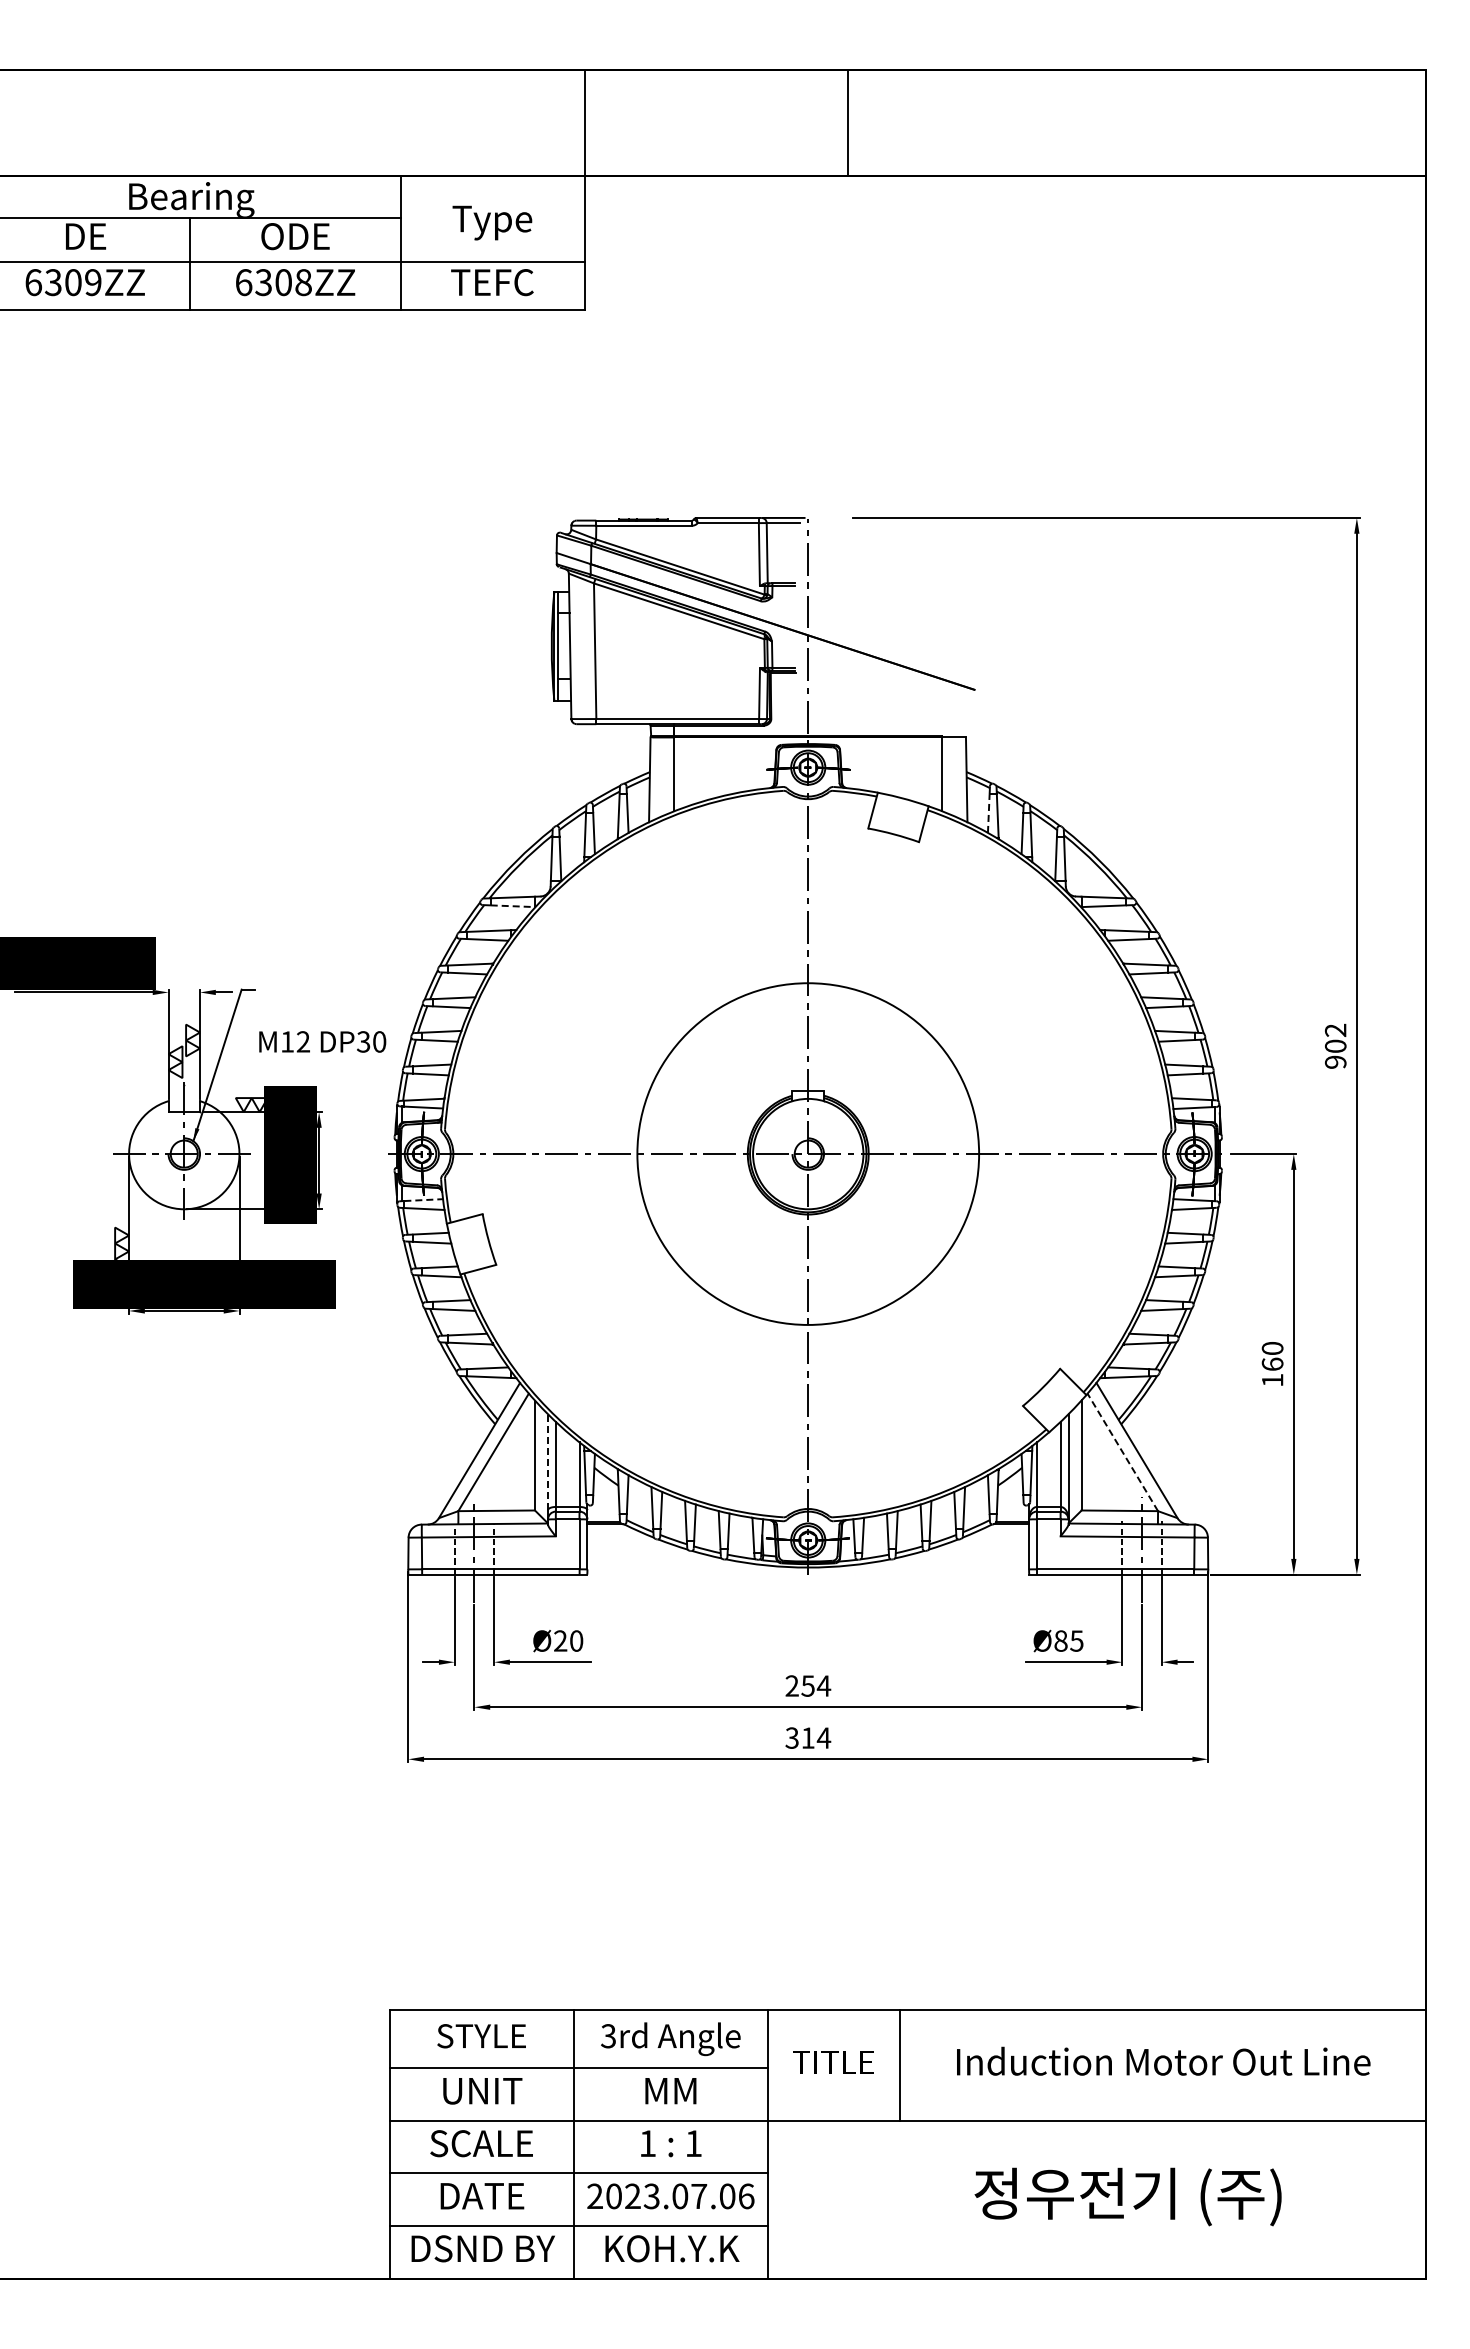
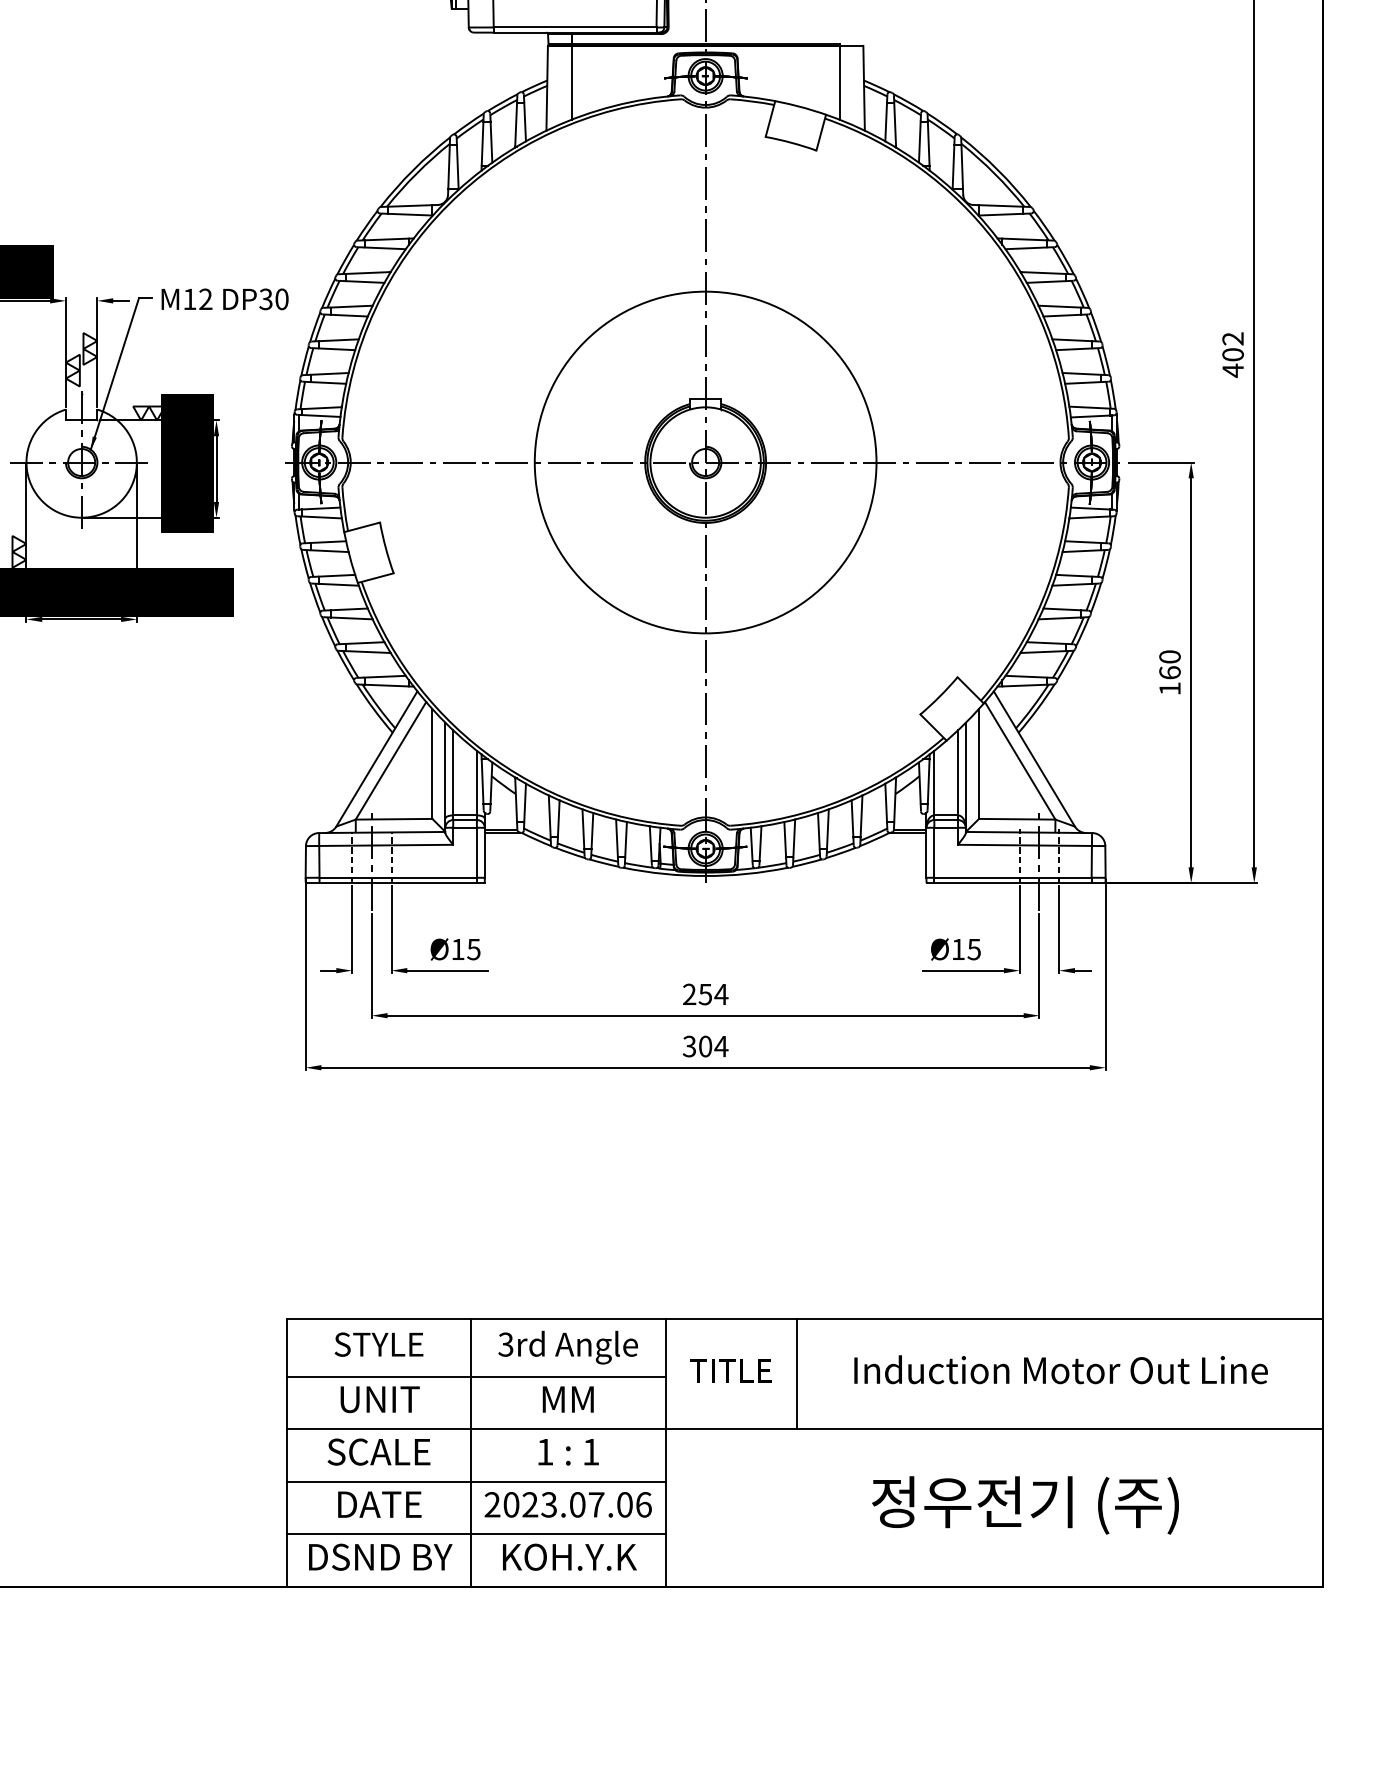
line: (988, 813) -> (885, 121), dashed -> solid
line: (512, 906) -> (409, 214), dashed -> solid
text: (322, 1041) -> (224, 298), moved
text: (1335, 1062) -> (1232, 370), 902 -> 402
line: (424, 1200) -> (321, 508), dashed -> solid
line: (1122, 1452) -> (1019, 760), dashed -> solid
line: (548, 1462) -> (445, 770), dashed -> solid
text: (568, 1640) -> (465, 948), 20 -> 15
text: (1060, 1640) -> (957, 948), 85 -> 15
text: (807, 1737) -> (704, 1045), 314 -> 304

